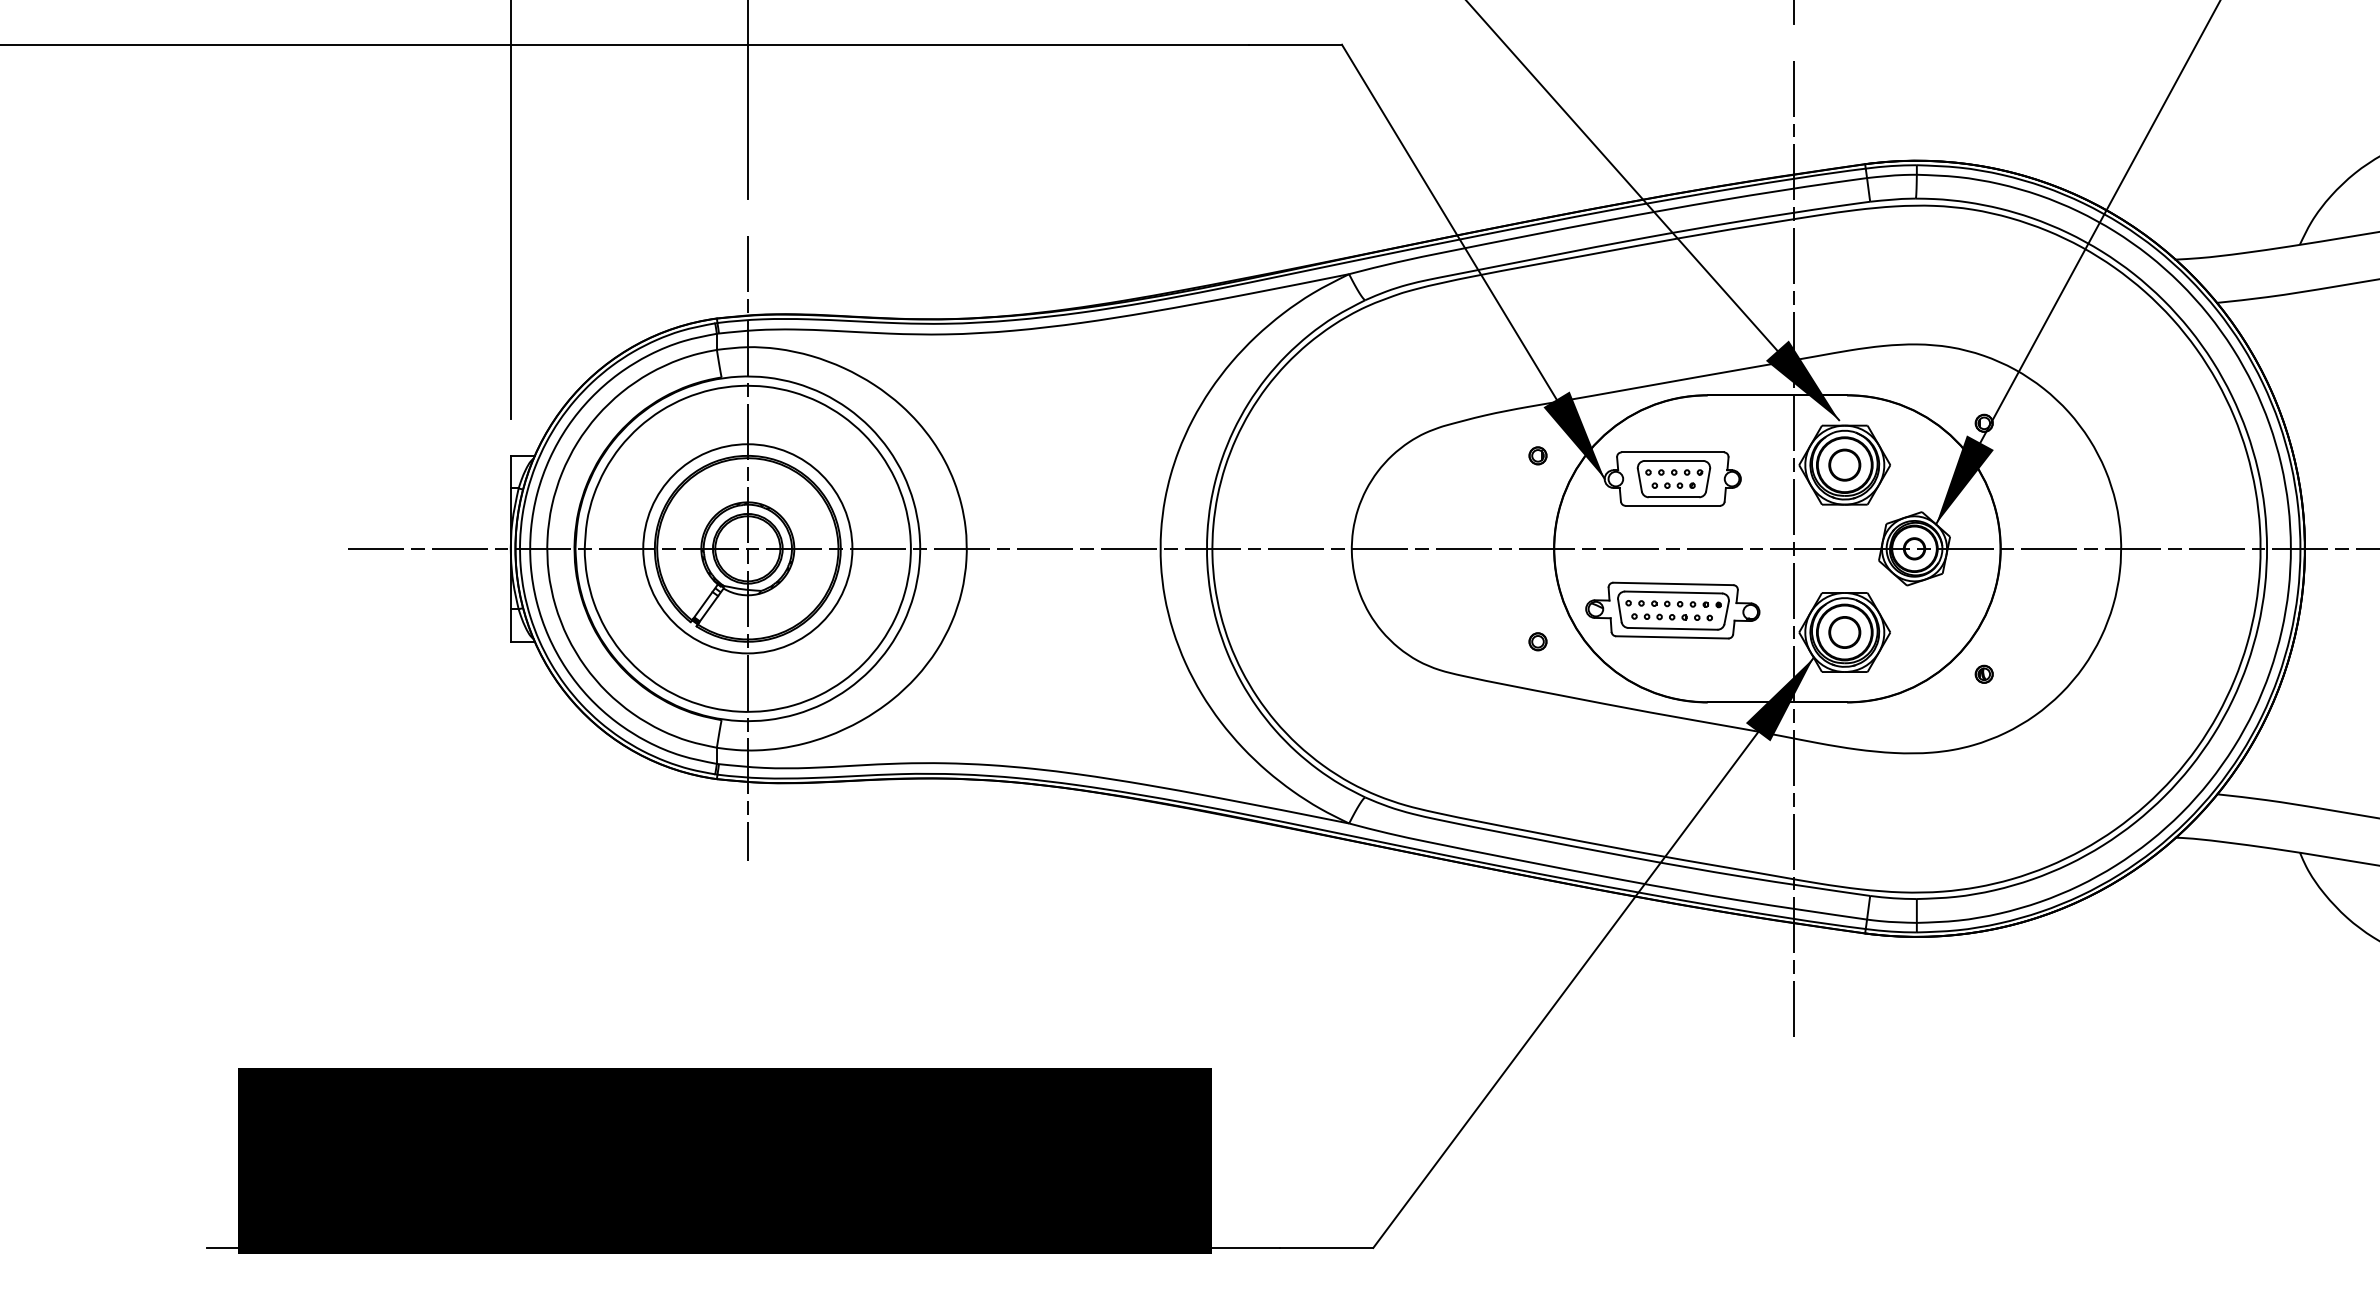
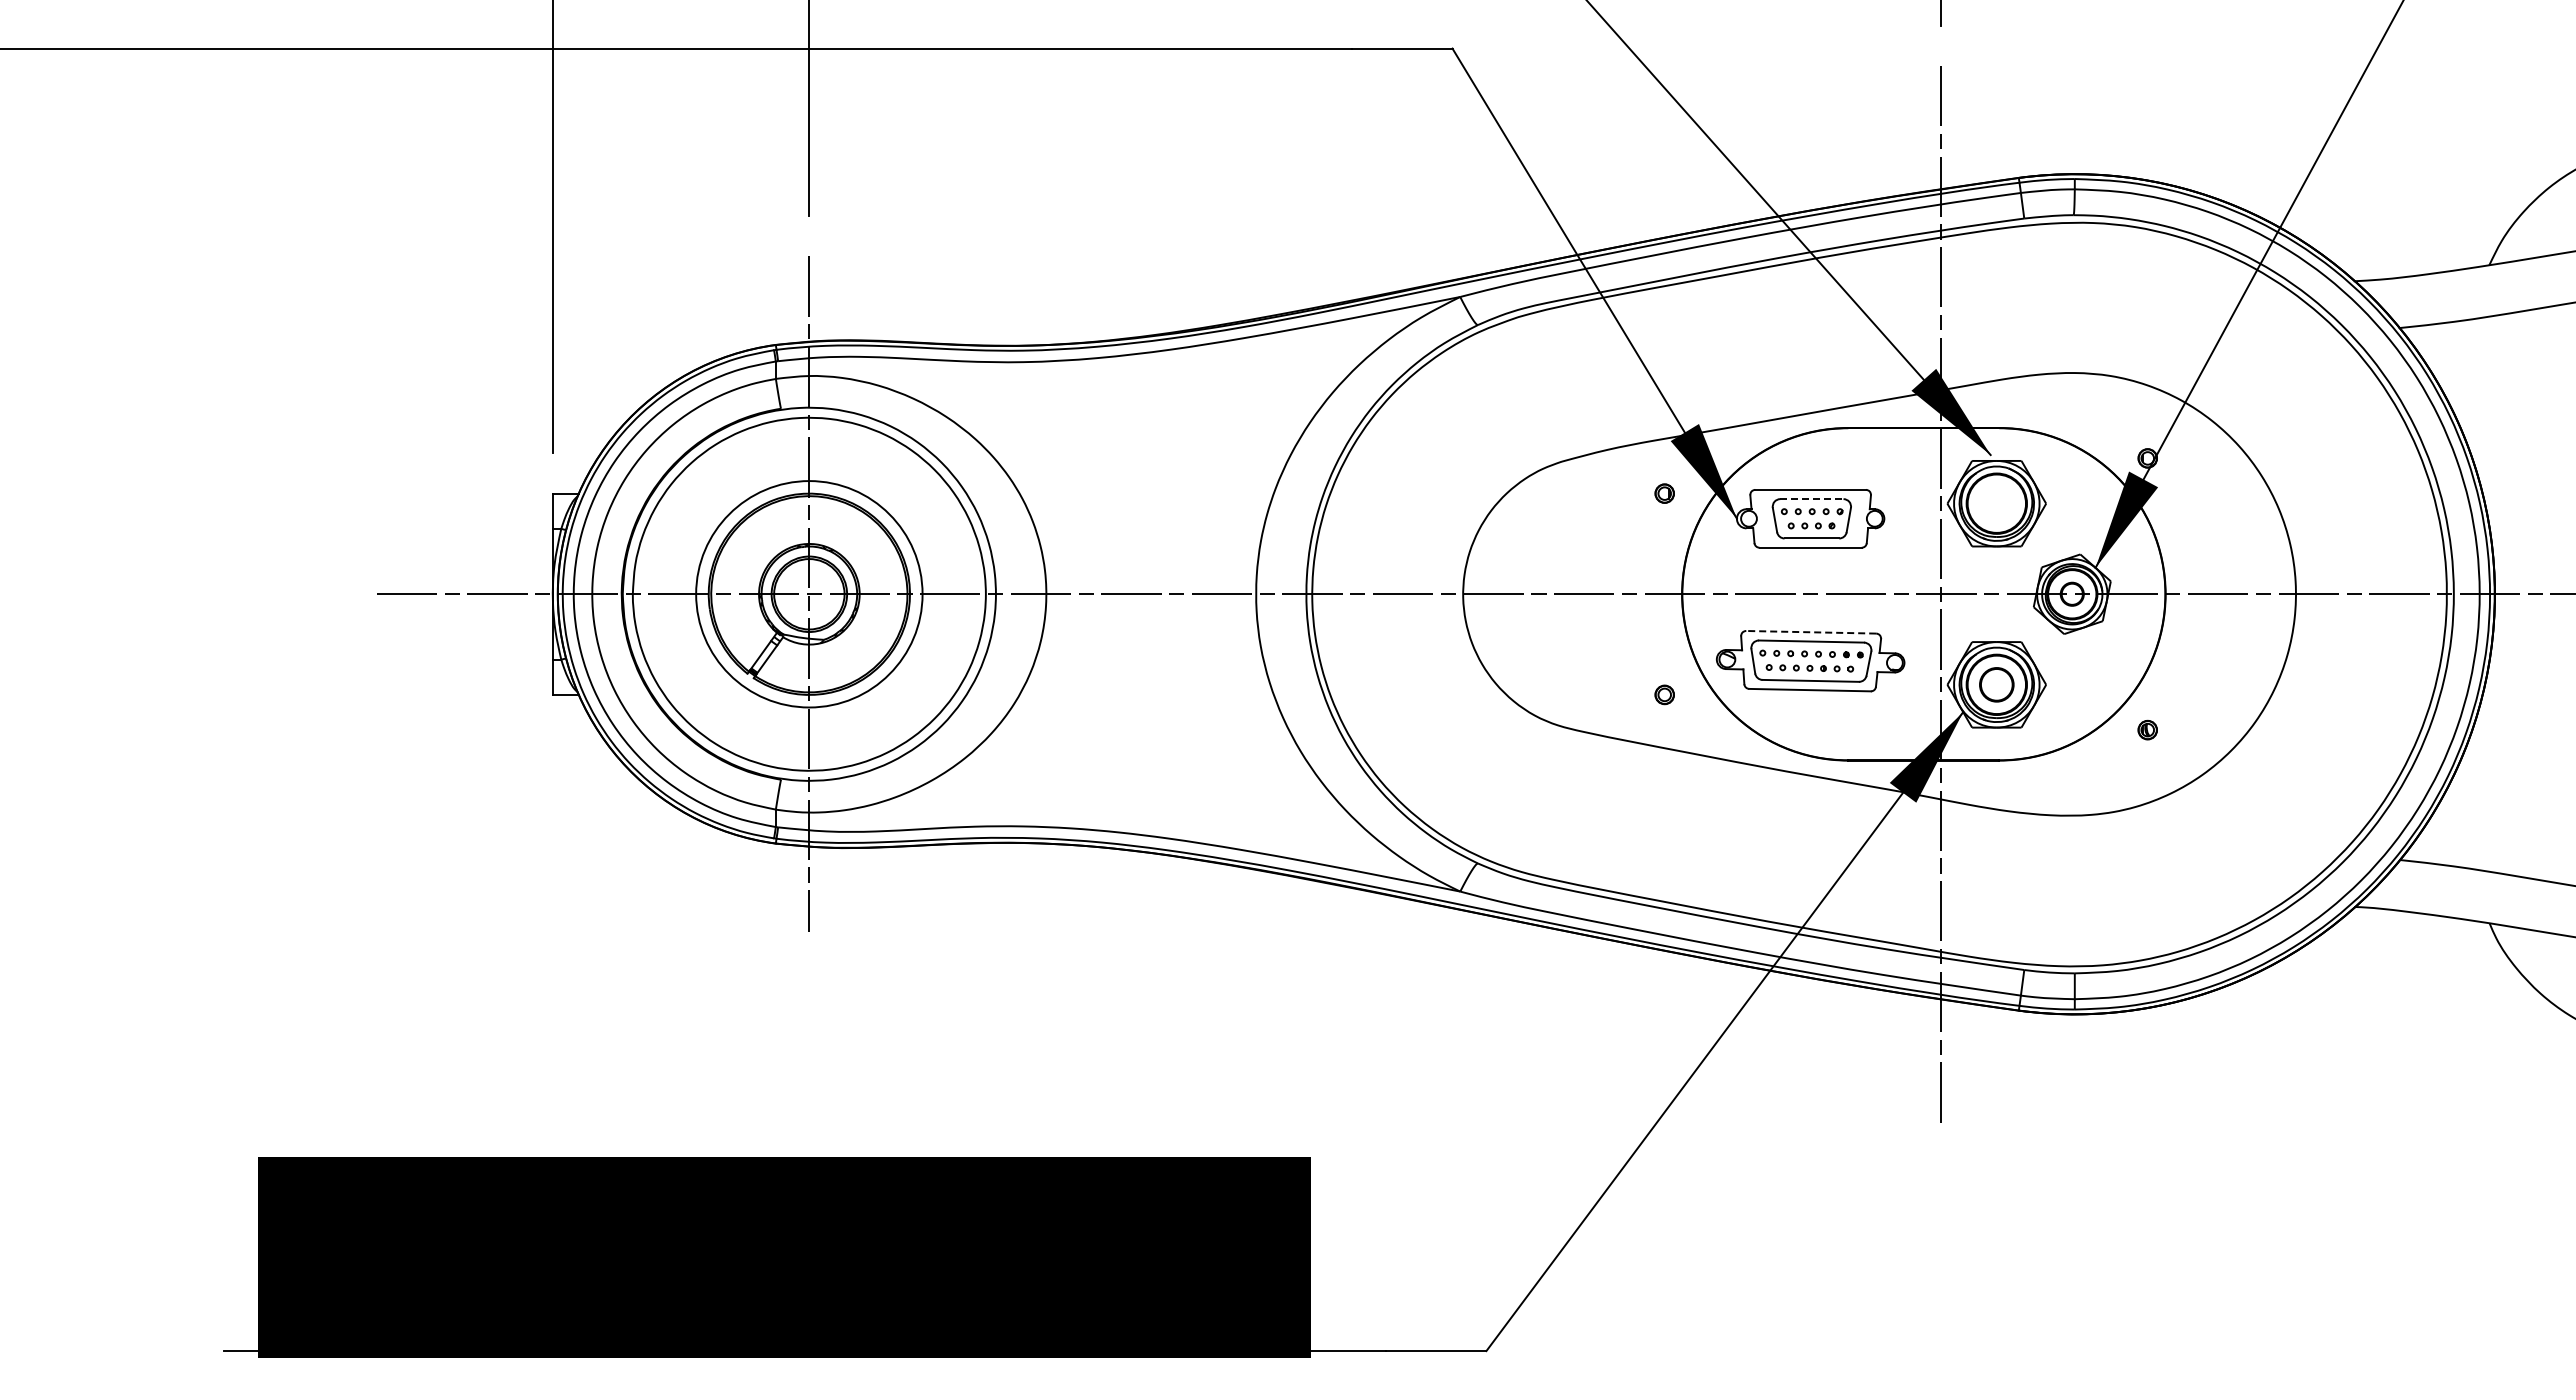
line: (1673, 461) -> (1811, 499), solid -> dashed
circle: (1844, 464) -> (1996, 503), removed
line: (1673, 584) -> (1811, 632), solid -> dashed

